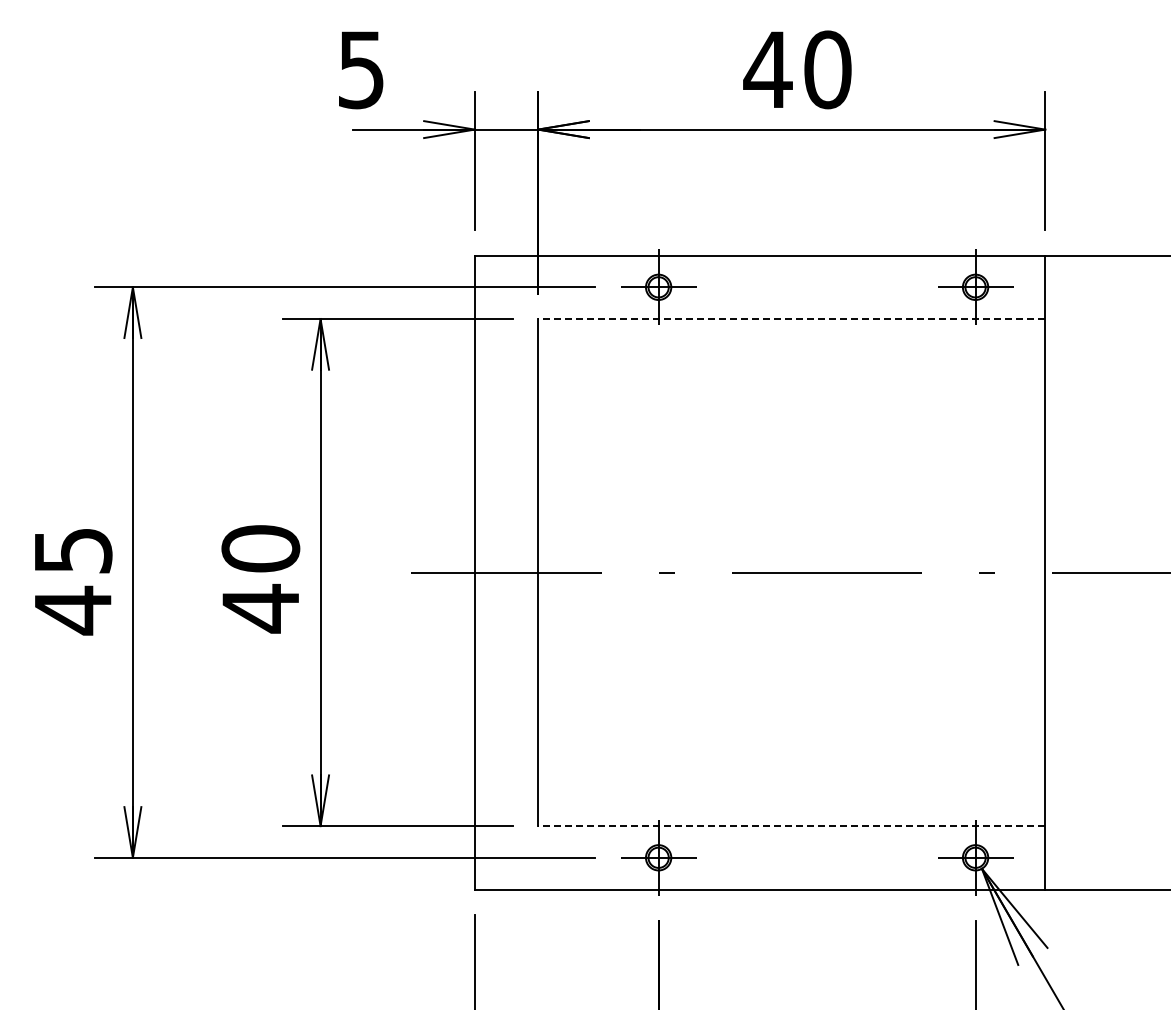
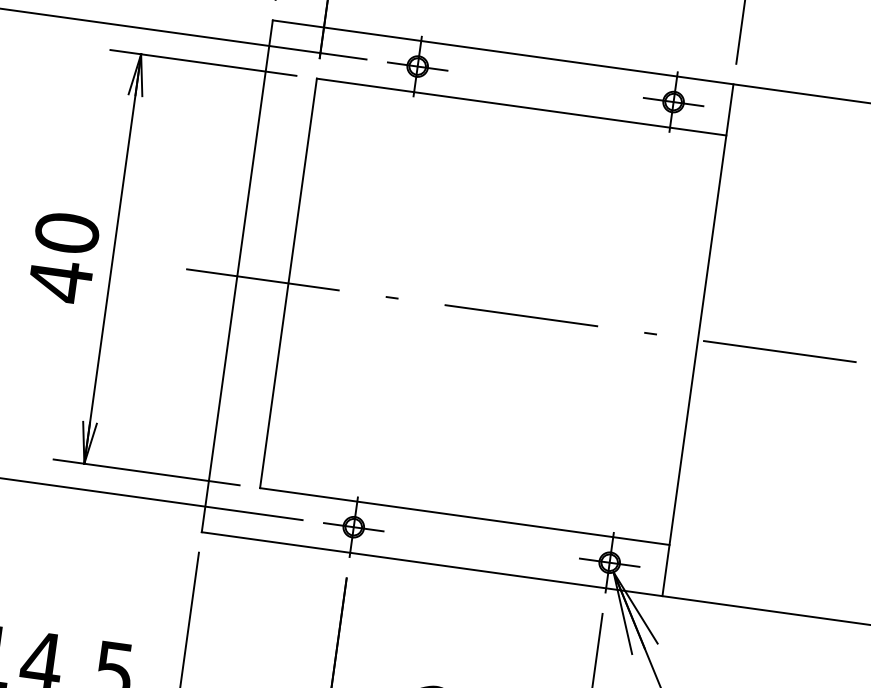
line: (791, 319) -> (521, 107), dashed -> solid
line: (791, 826) -> (464, 516), dashed -> solid

